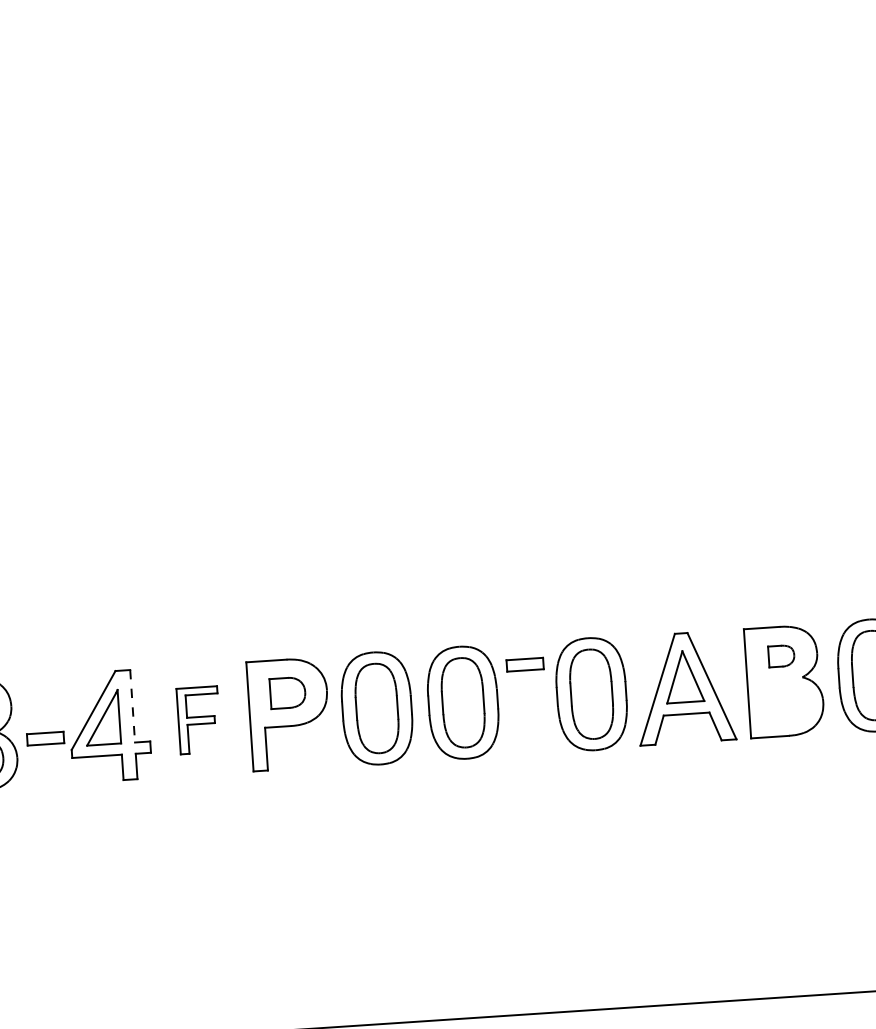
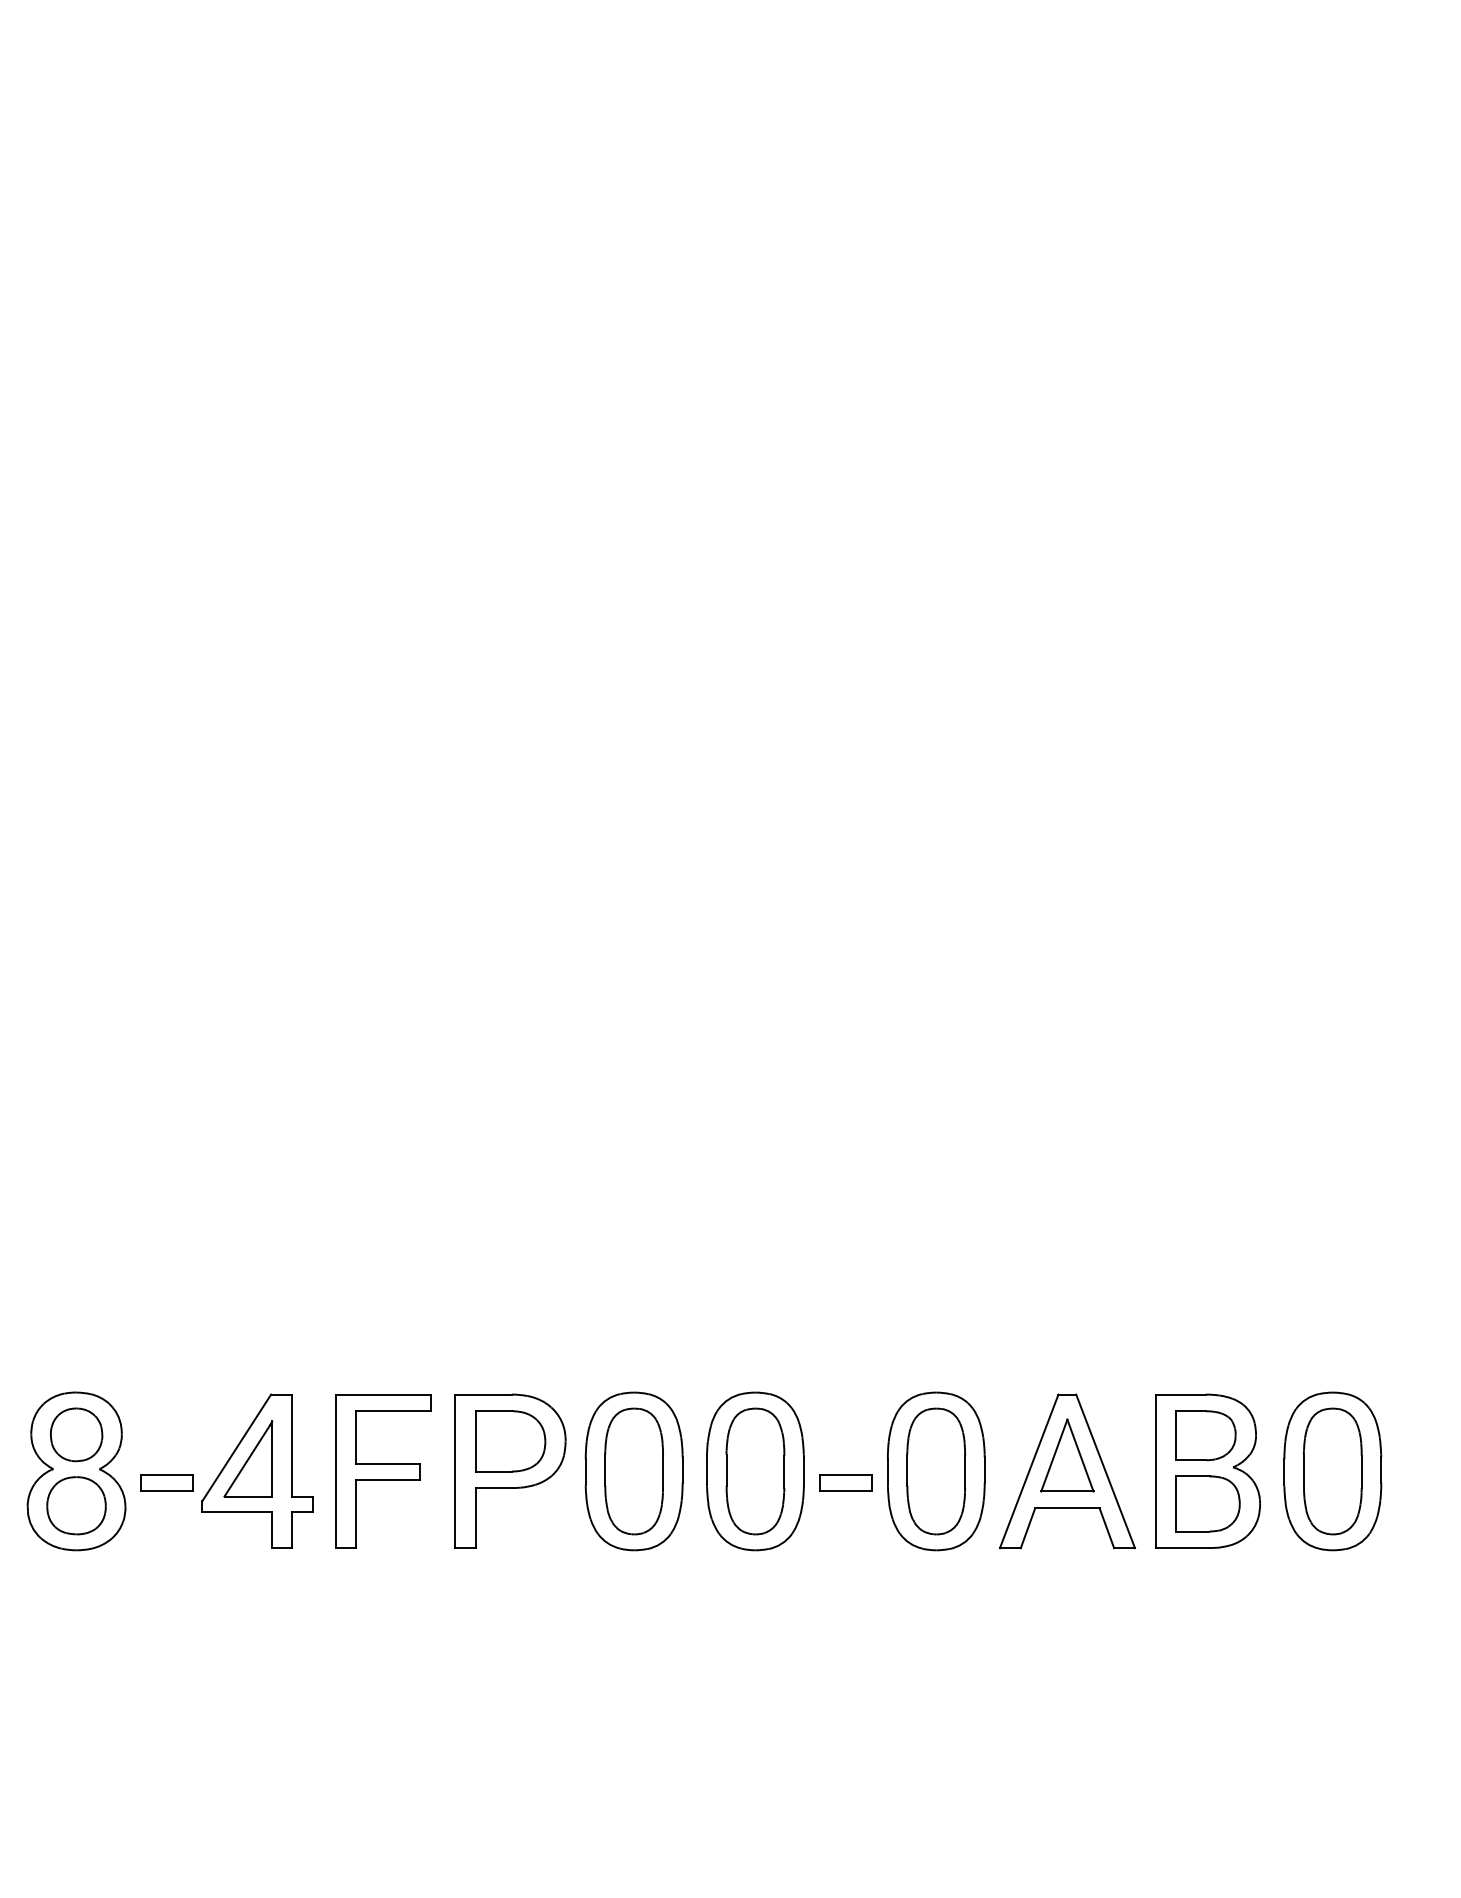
part: (781, 655) -> (1205, 1435), size x1.67
part: (524, 664) -> (845, 1482), moved
part: (287, 693) -> (510, 1441), size x1.43
part: (785, 704) -> (1207, 1503), added
line: (132, 706) -> (291, 1446), dashed -> solid
part: (198, 720) -> (383, 1471), size x1.67

